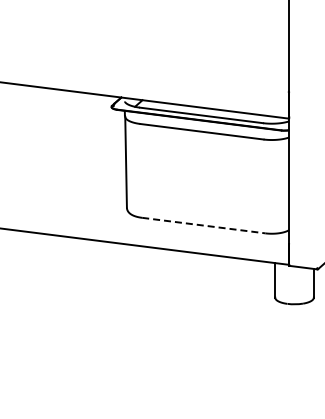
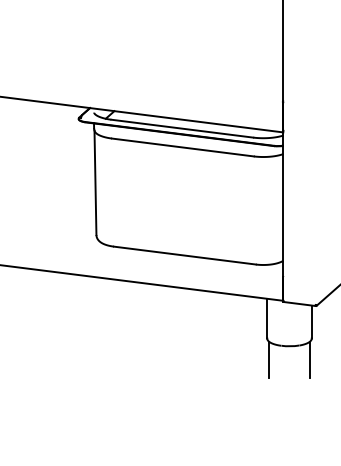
line: (204, 225) -> (185, 255), dashed -> solid
line: (276, 316) -> (268, 360), added
line: (312, 316) -> (310, 360), added

